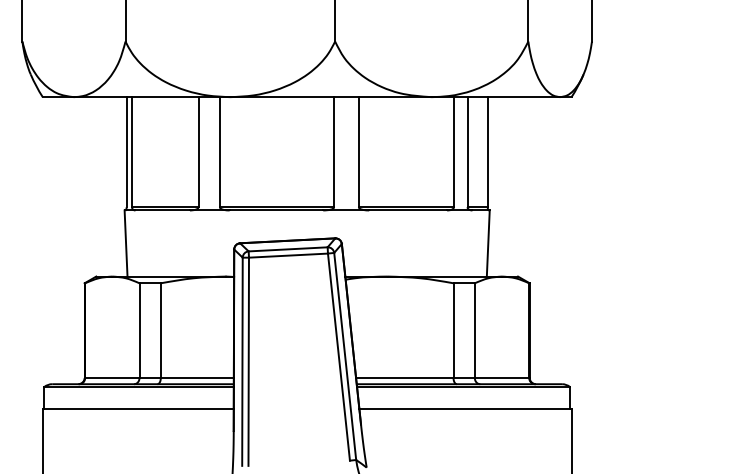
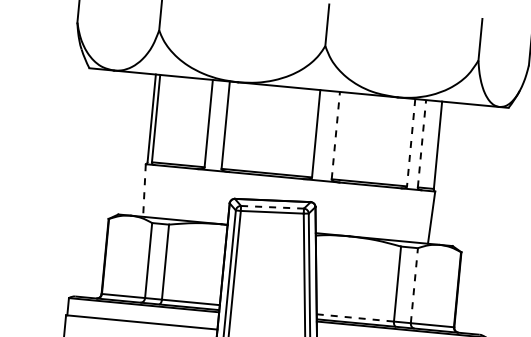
line: (358, 151) -> (335, 134), solid -> dashed
line: (467, 151) -> (422, 143), solid -> dashed
line: (453, 152) -> (410, 142), solid -> dashed
line: (126, 244) -> (144, 191), solid -> dashed
line: (288, 249) -> (272, 207), solid -> dashed
line: (474, 330) -> (414, 285), solid -> dashed
line: (404, 377) -> (355, 317), solid -> dashed

